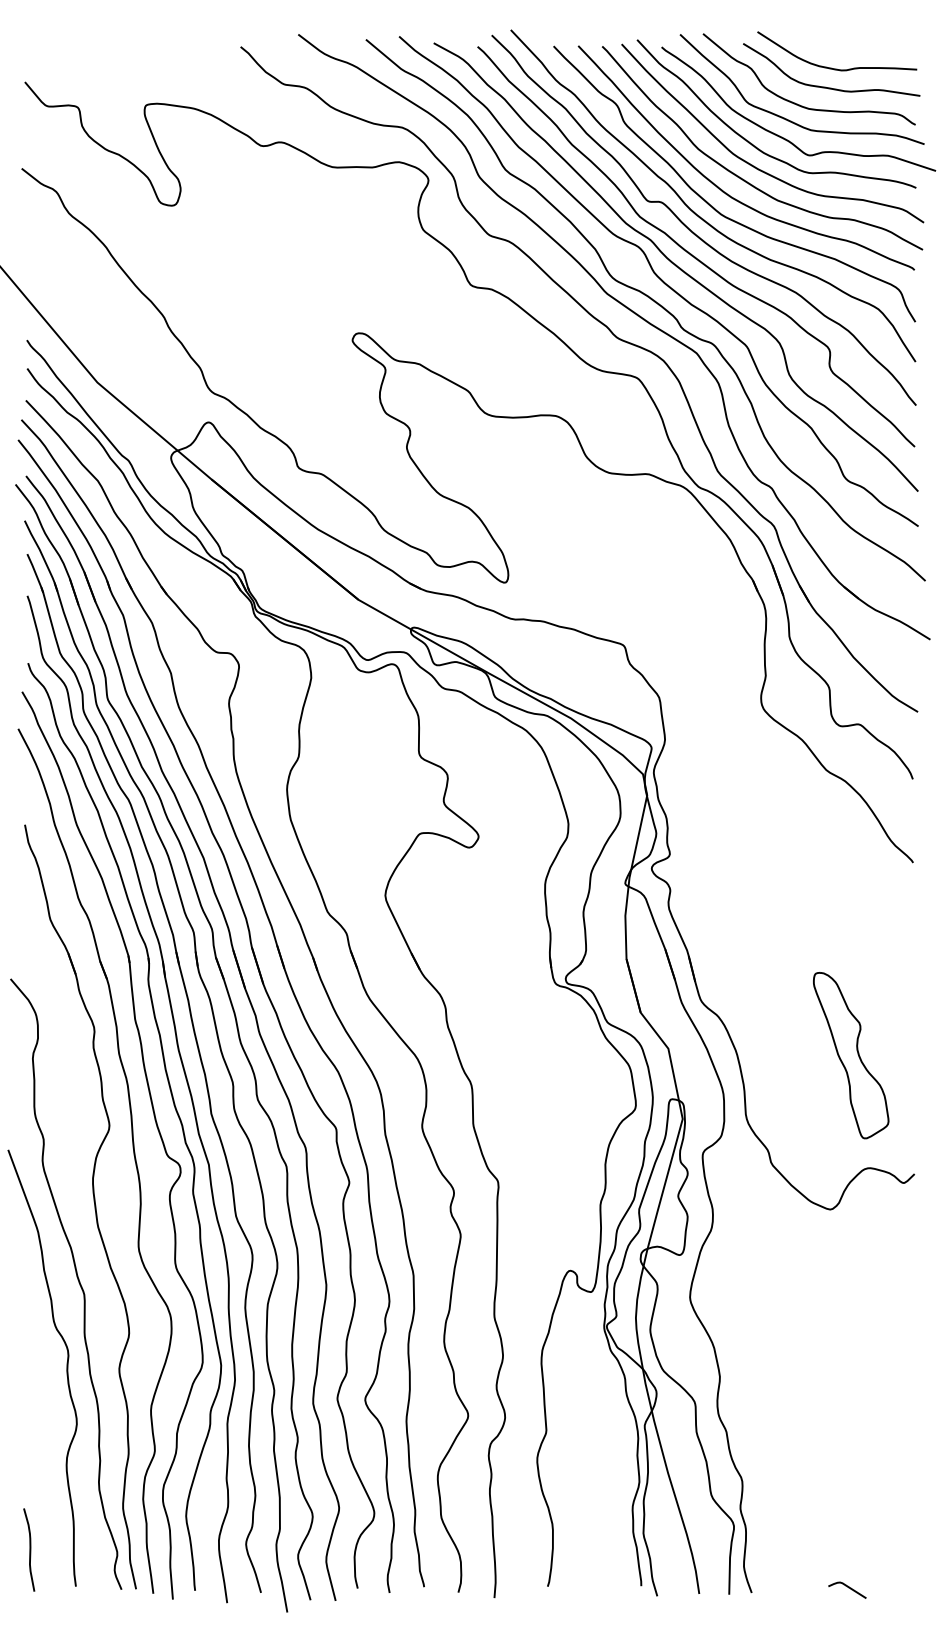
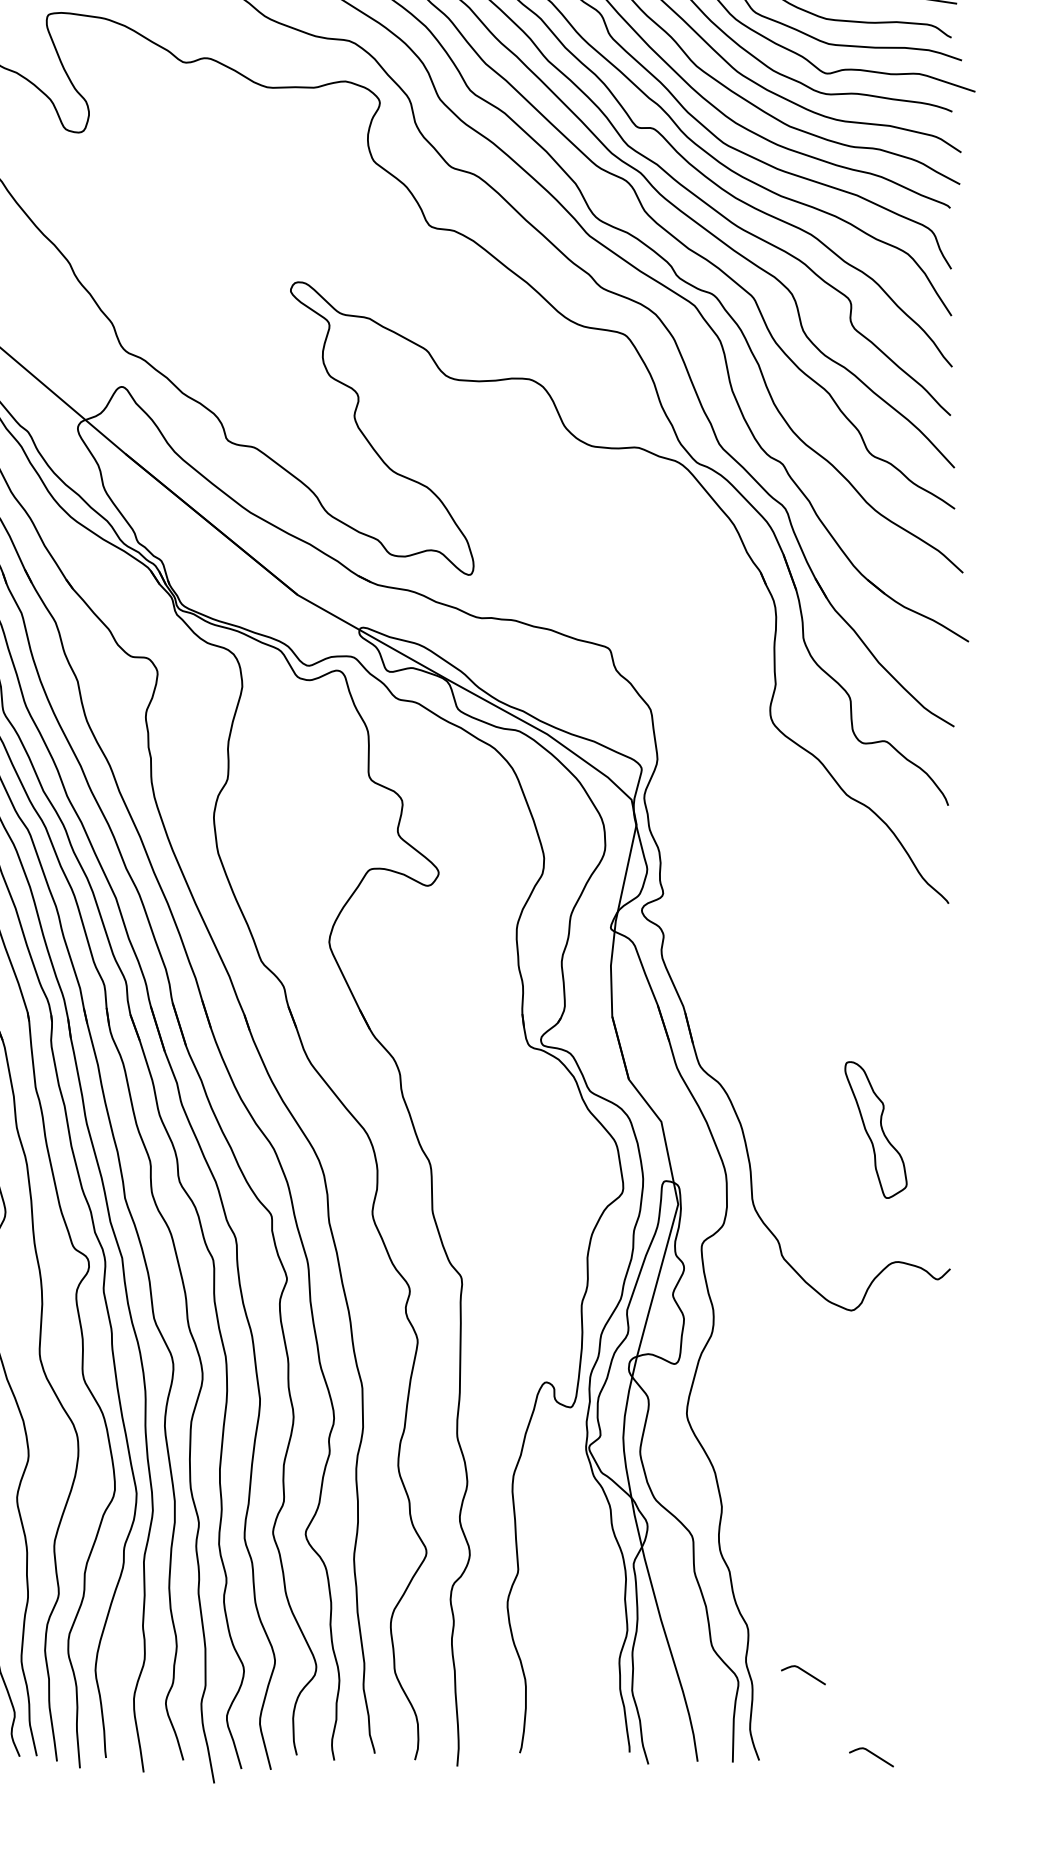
part: (851, 1055) -> (876, 1129), size x0.7
curve: (790, 1518) -> (804, 1673), added

